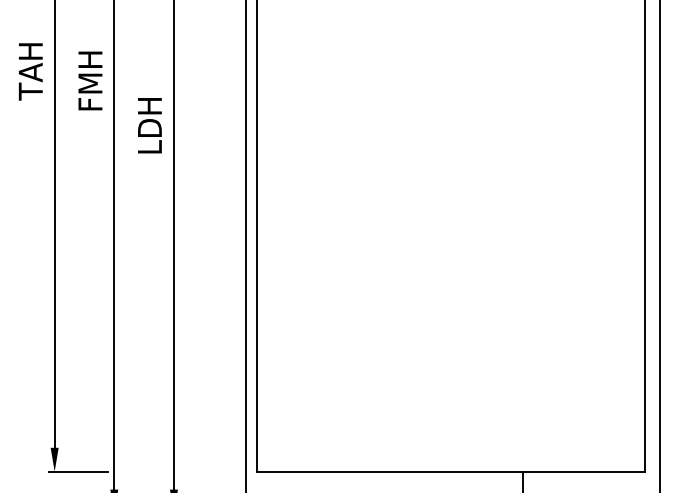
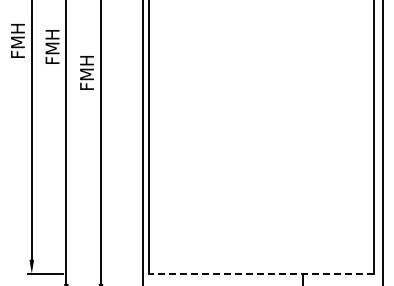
text: (30, 71) -> (17, 41), TAH -> FMH
text: (148, 124) -> (86, 72), LDH -> FMH
line: (450, 471) -> (261, 273), solid -> dashed

